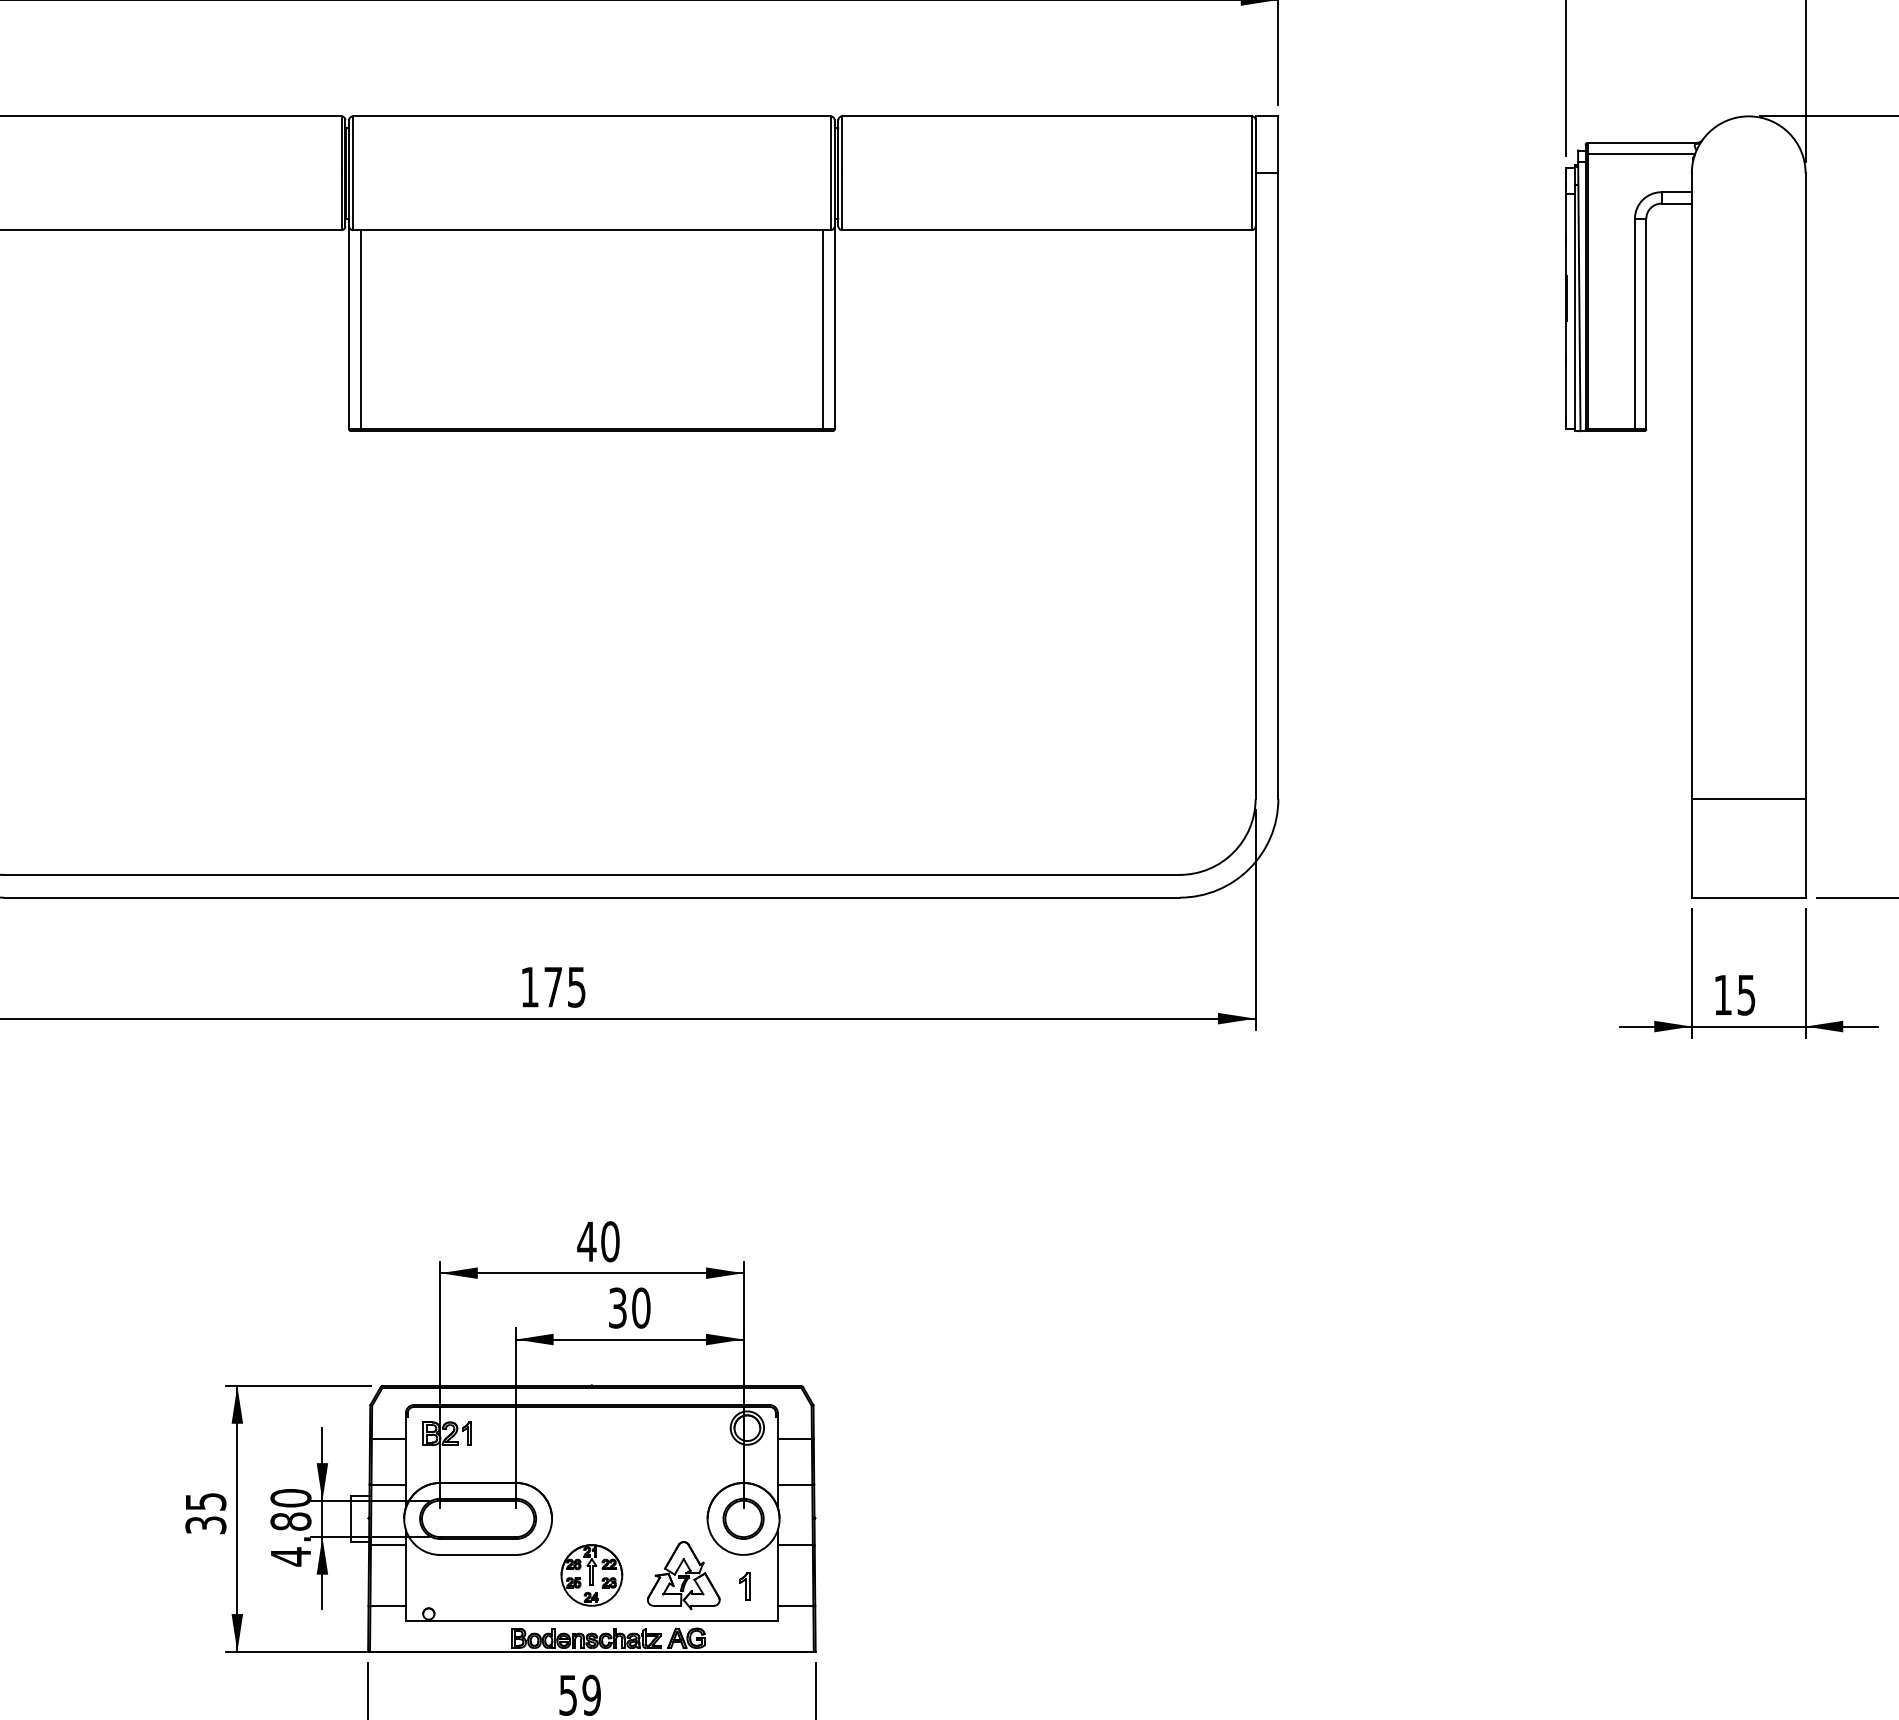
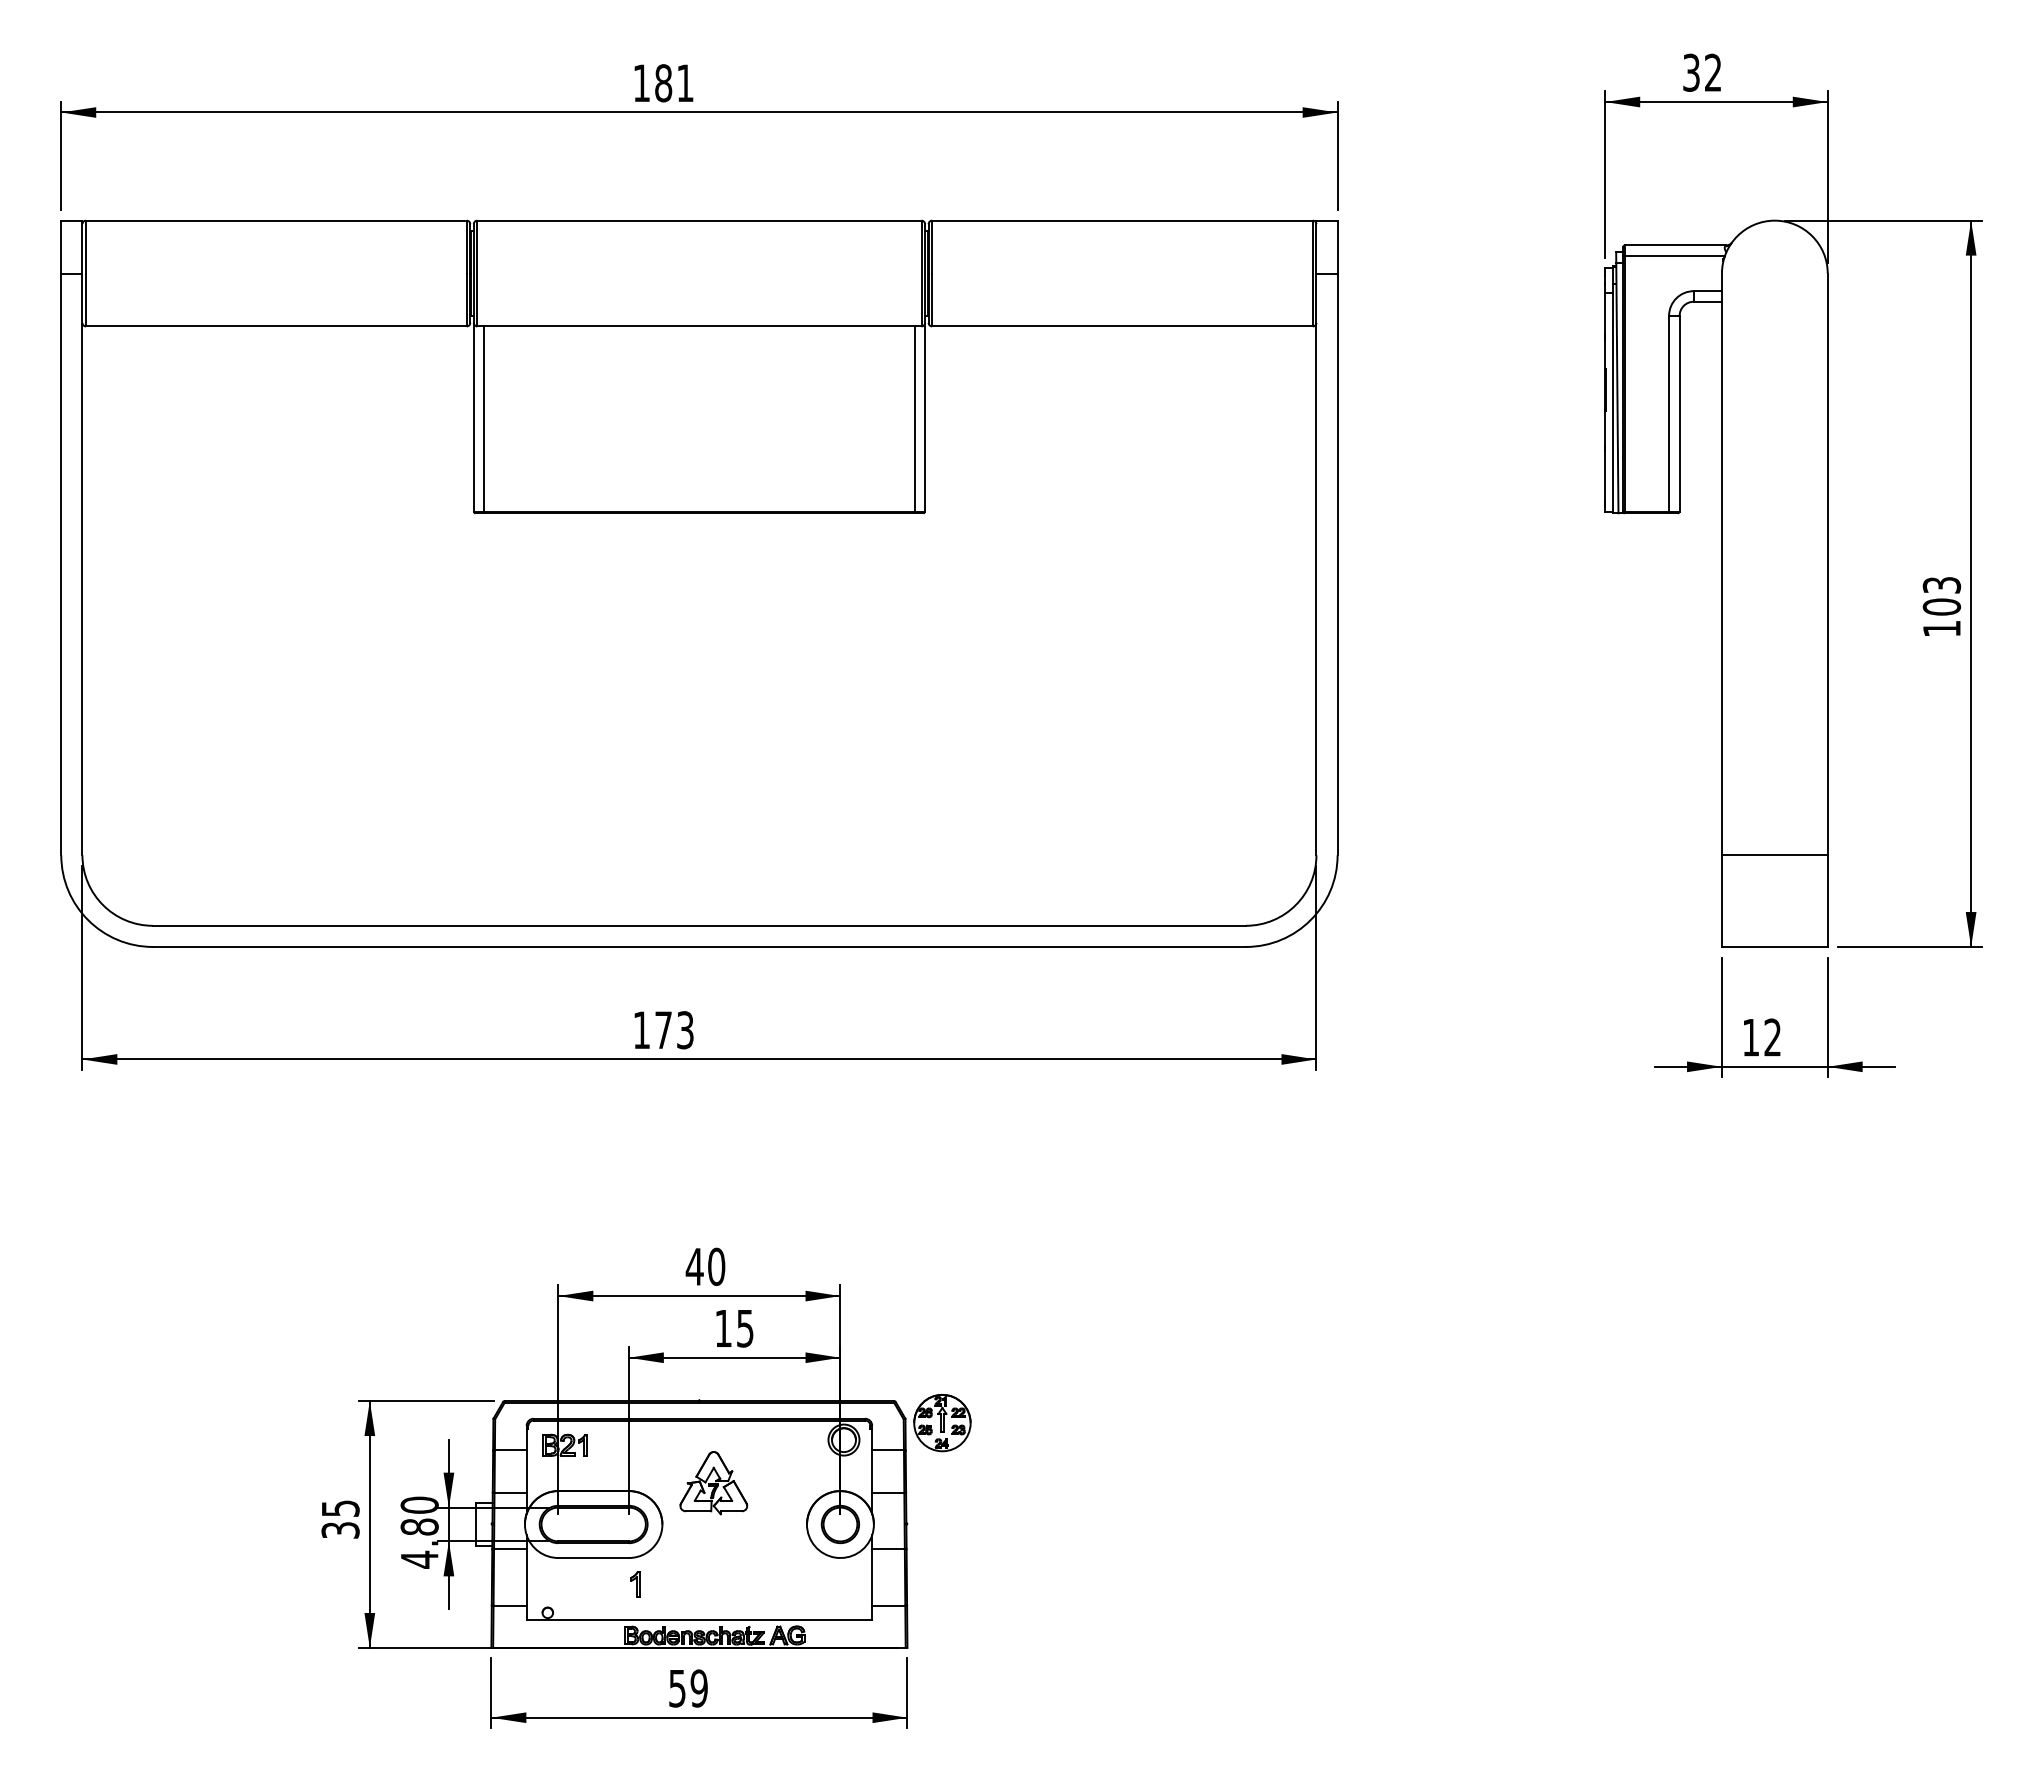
text: (576, 986) -> (685, 1029), 175 -> 173
text: (1746, 995) -> (1772, 1037), 15 -> 12
text: (629, 1308) -> (734, 1328), 30 -> 15
part: (591, 1574) -> (942, 1422), moved
part: (683, 1575) -> (713, 1483), moved
part: (744, 1586) -> (635, 1584), moved

